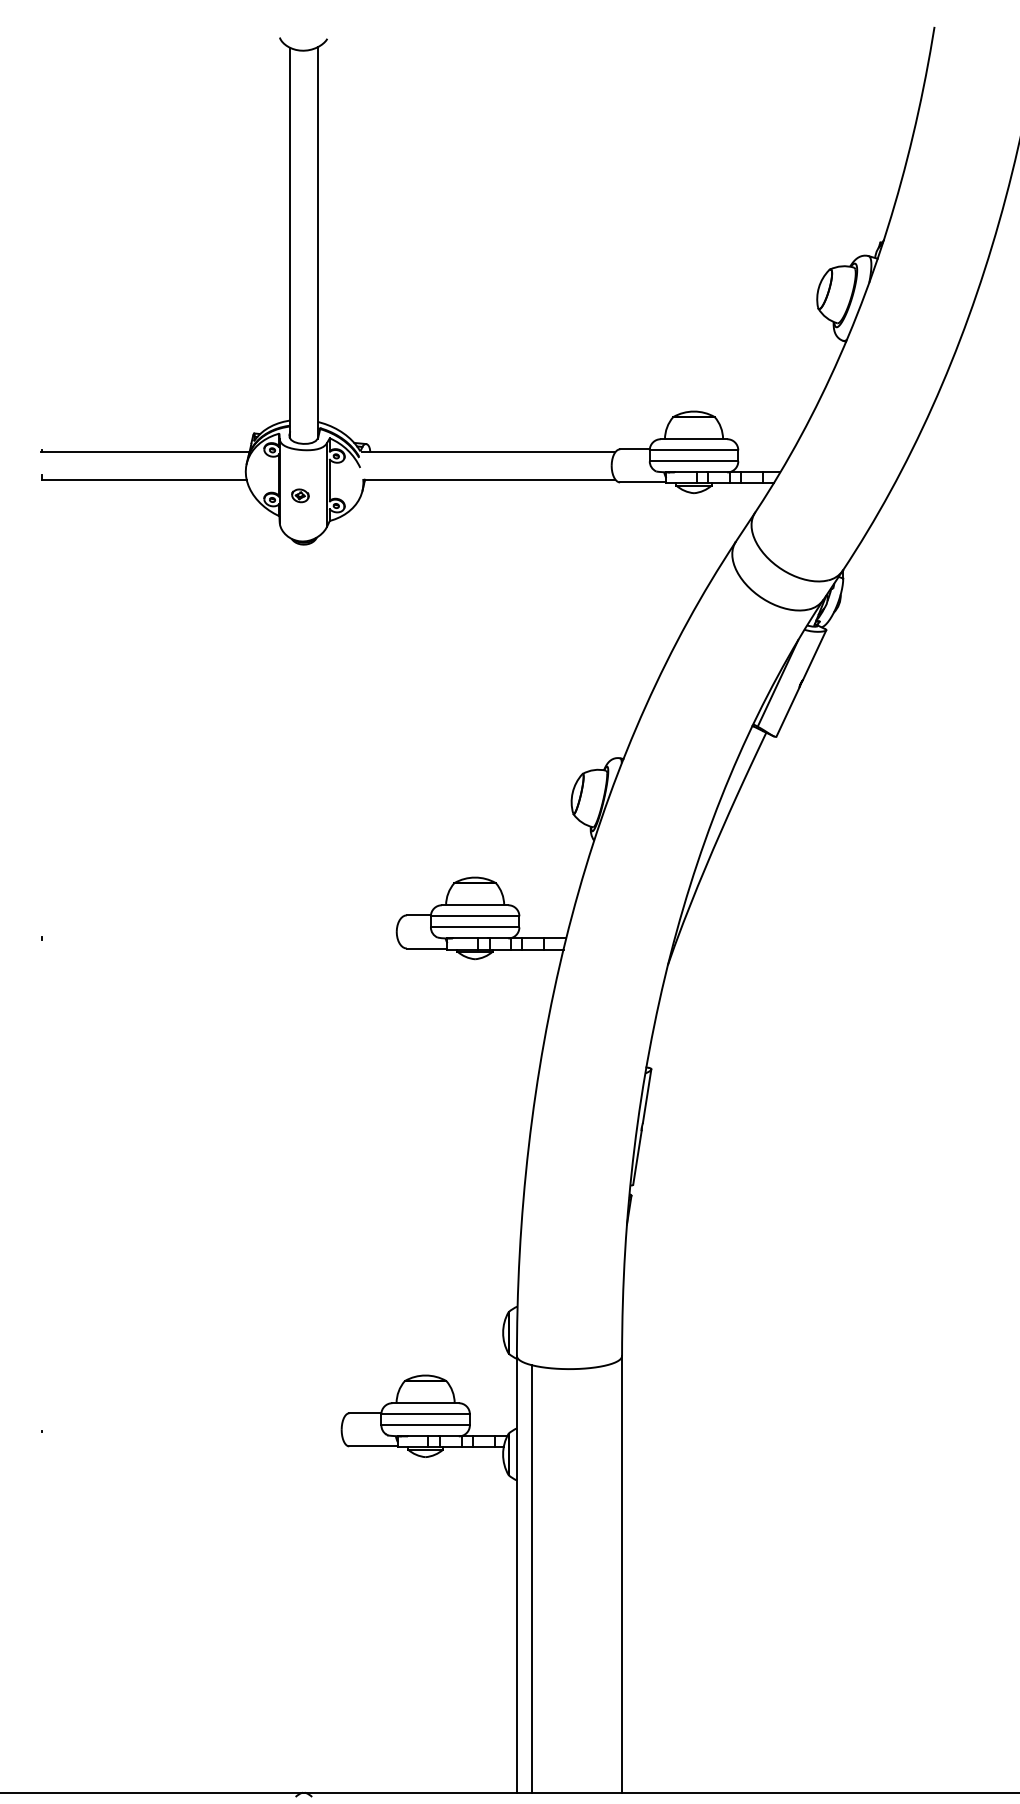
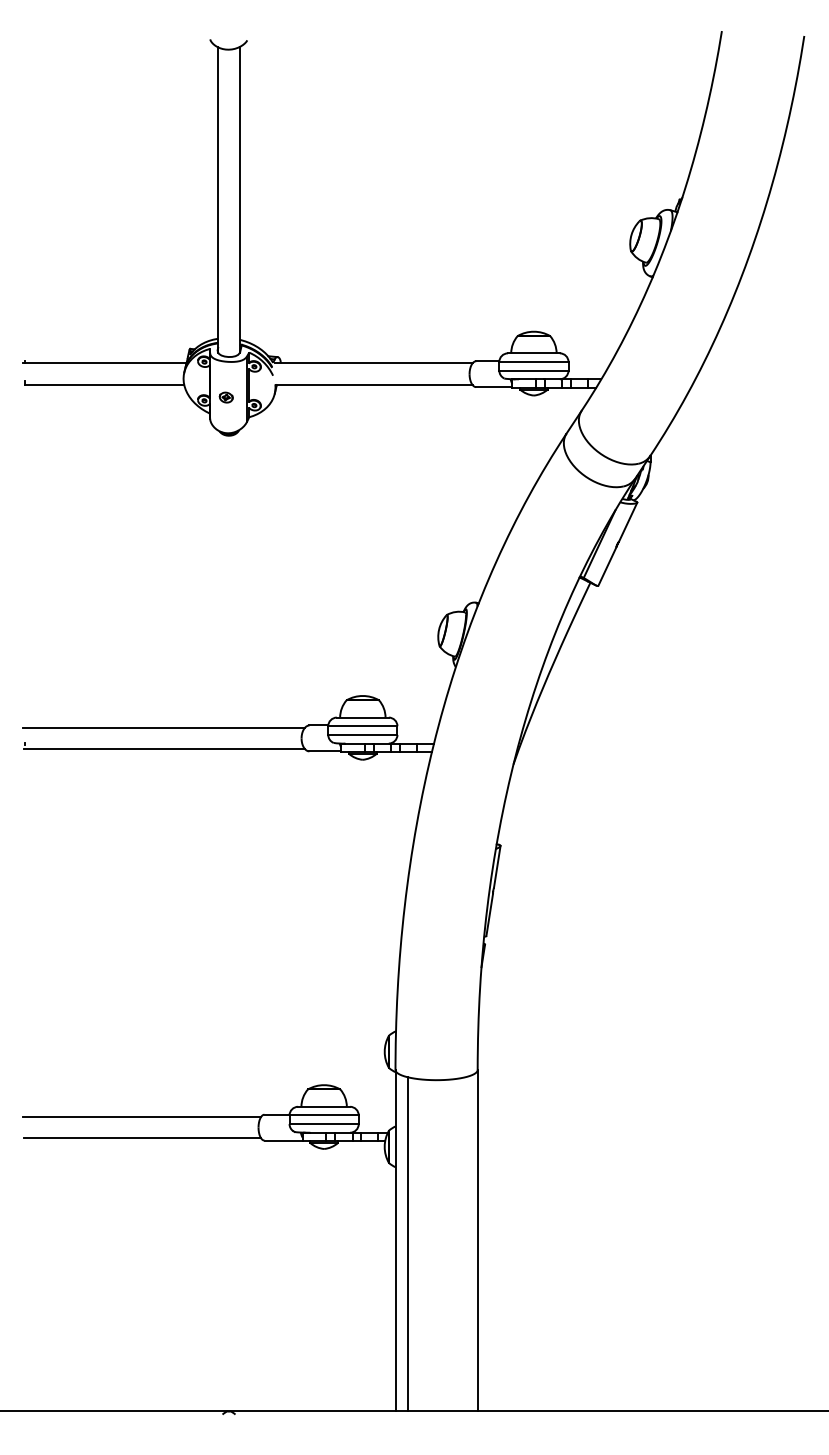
line: (221, 917) -> (164, 727), added
line: (221, 946) -> (164, 749), added
line: (193, 1415) -> (142, 1116), added
line: (193, 1443) -> (142, 1138), added

